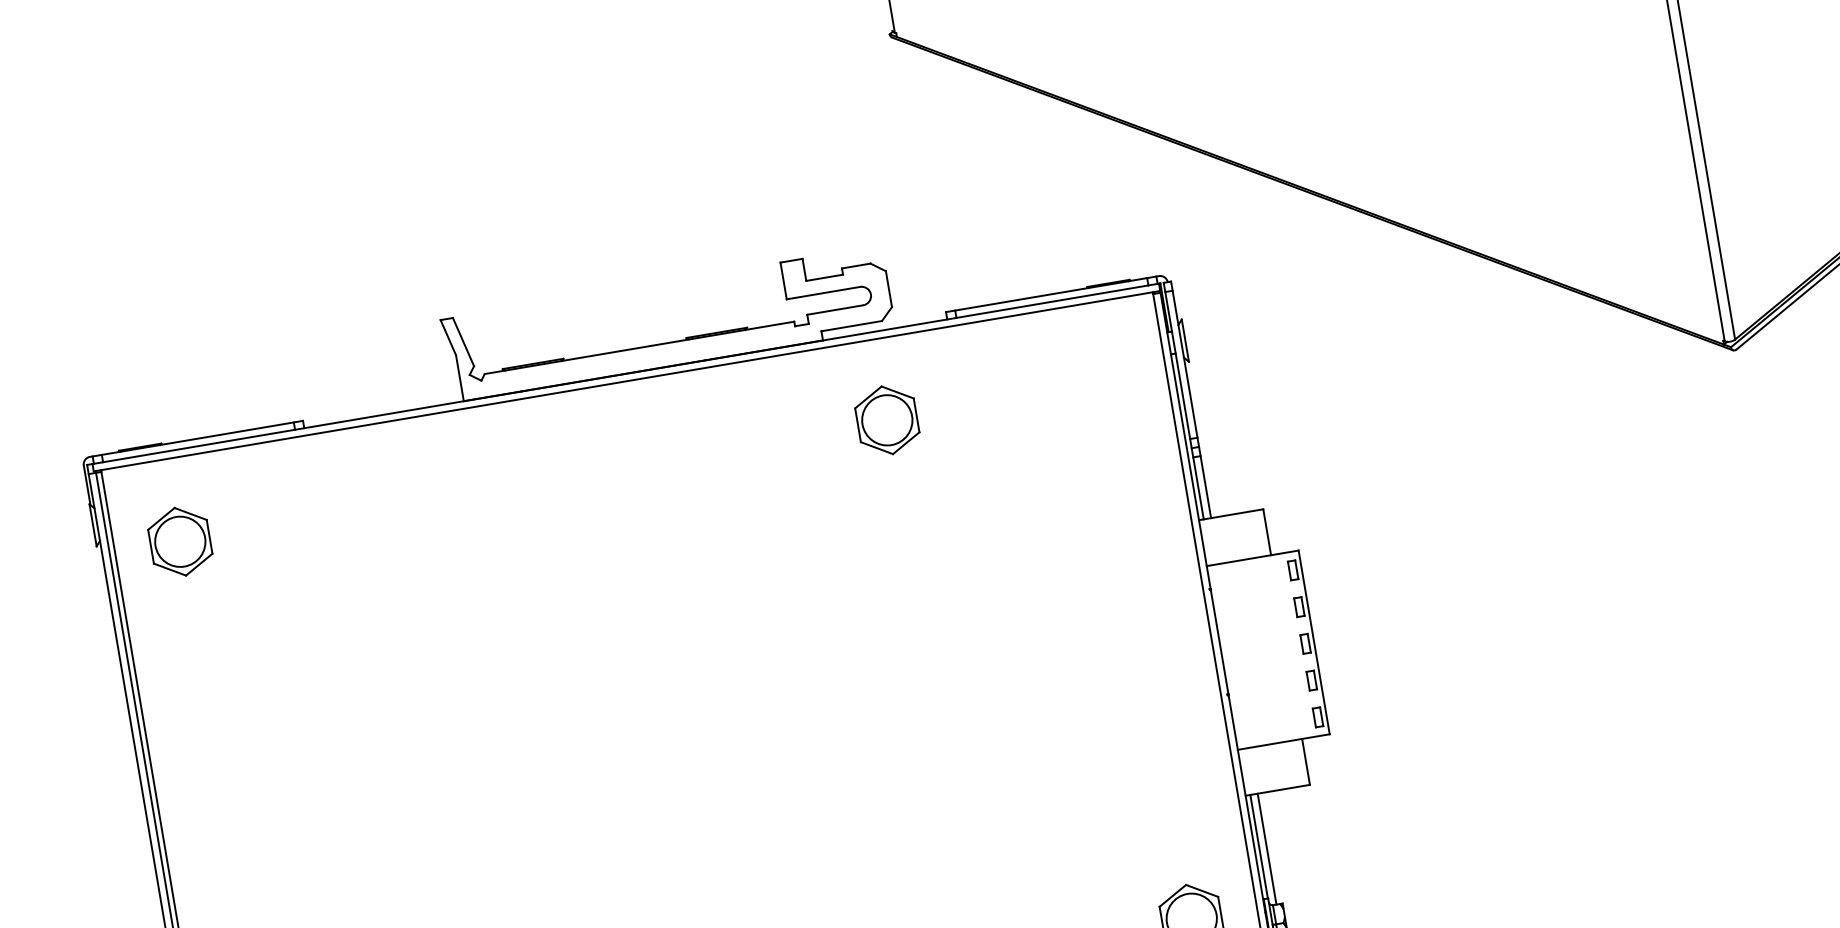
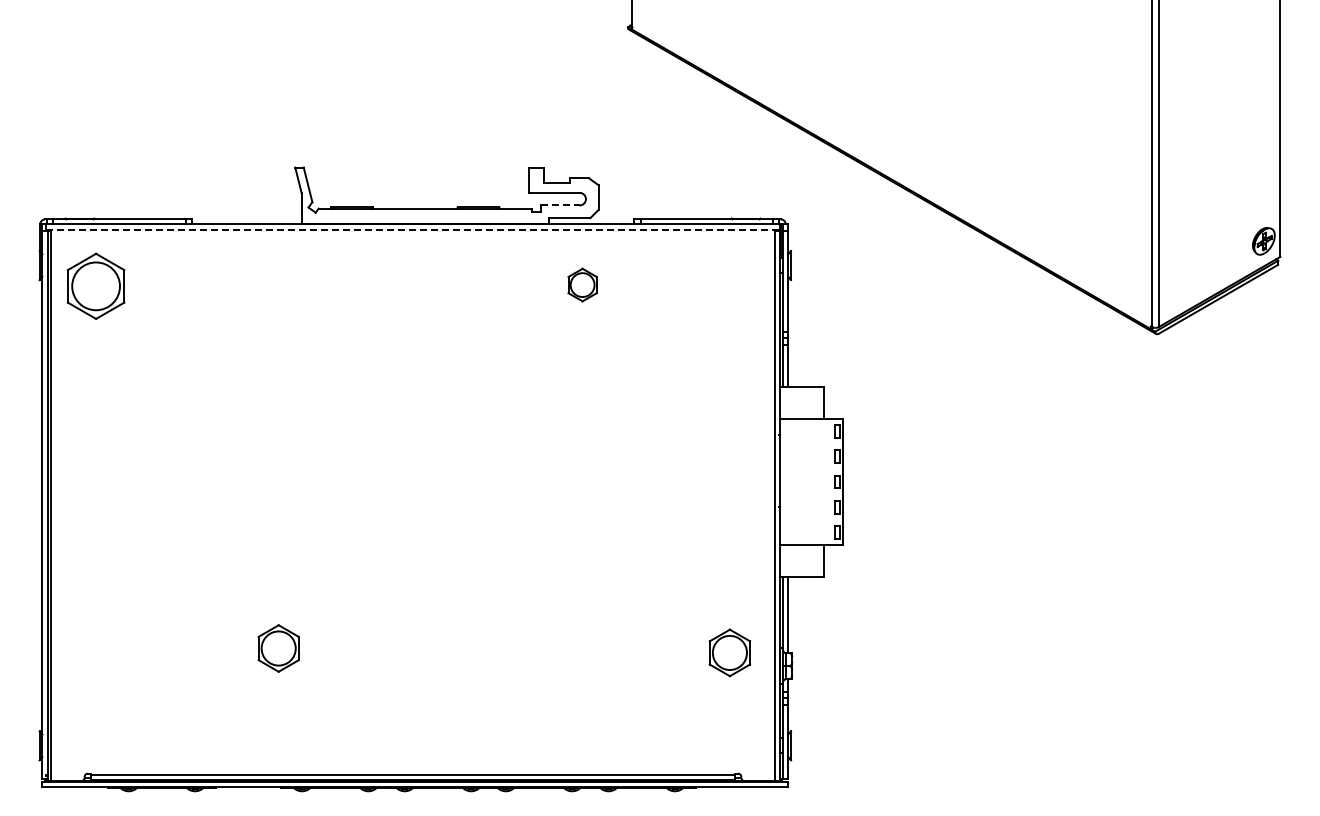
line: (835, 310) -> (560, 205), solid -> dashed
line: (627, 381) -> (413, 229), solid -> dashed
part: (886, 419) -> (582, 284), size x0.7
part: (179, 542) -> (95, 286), size x1.4

